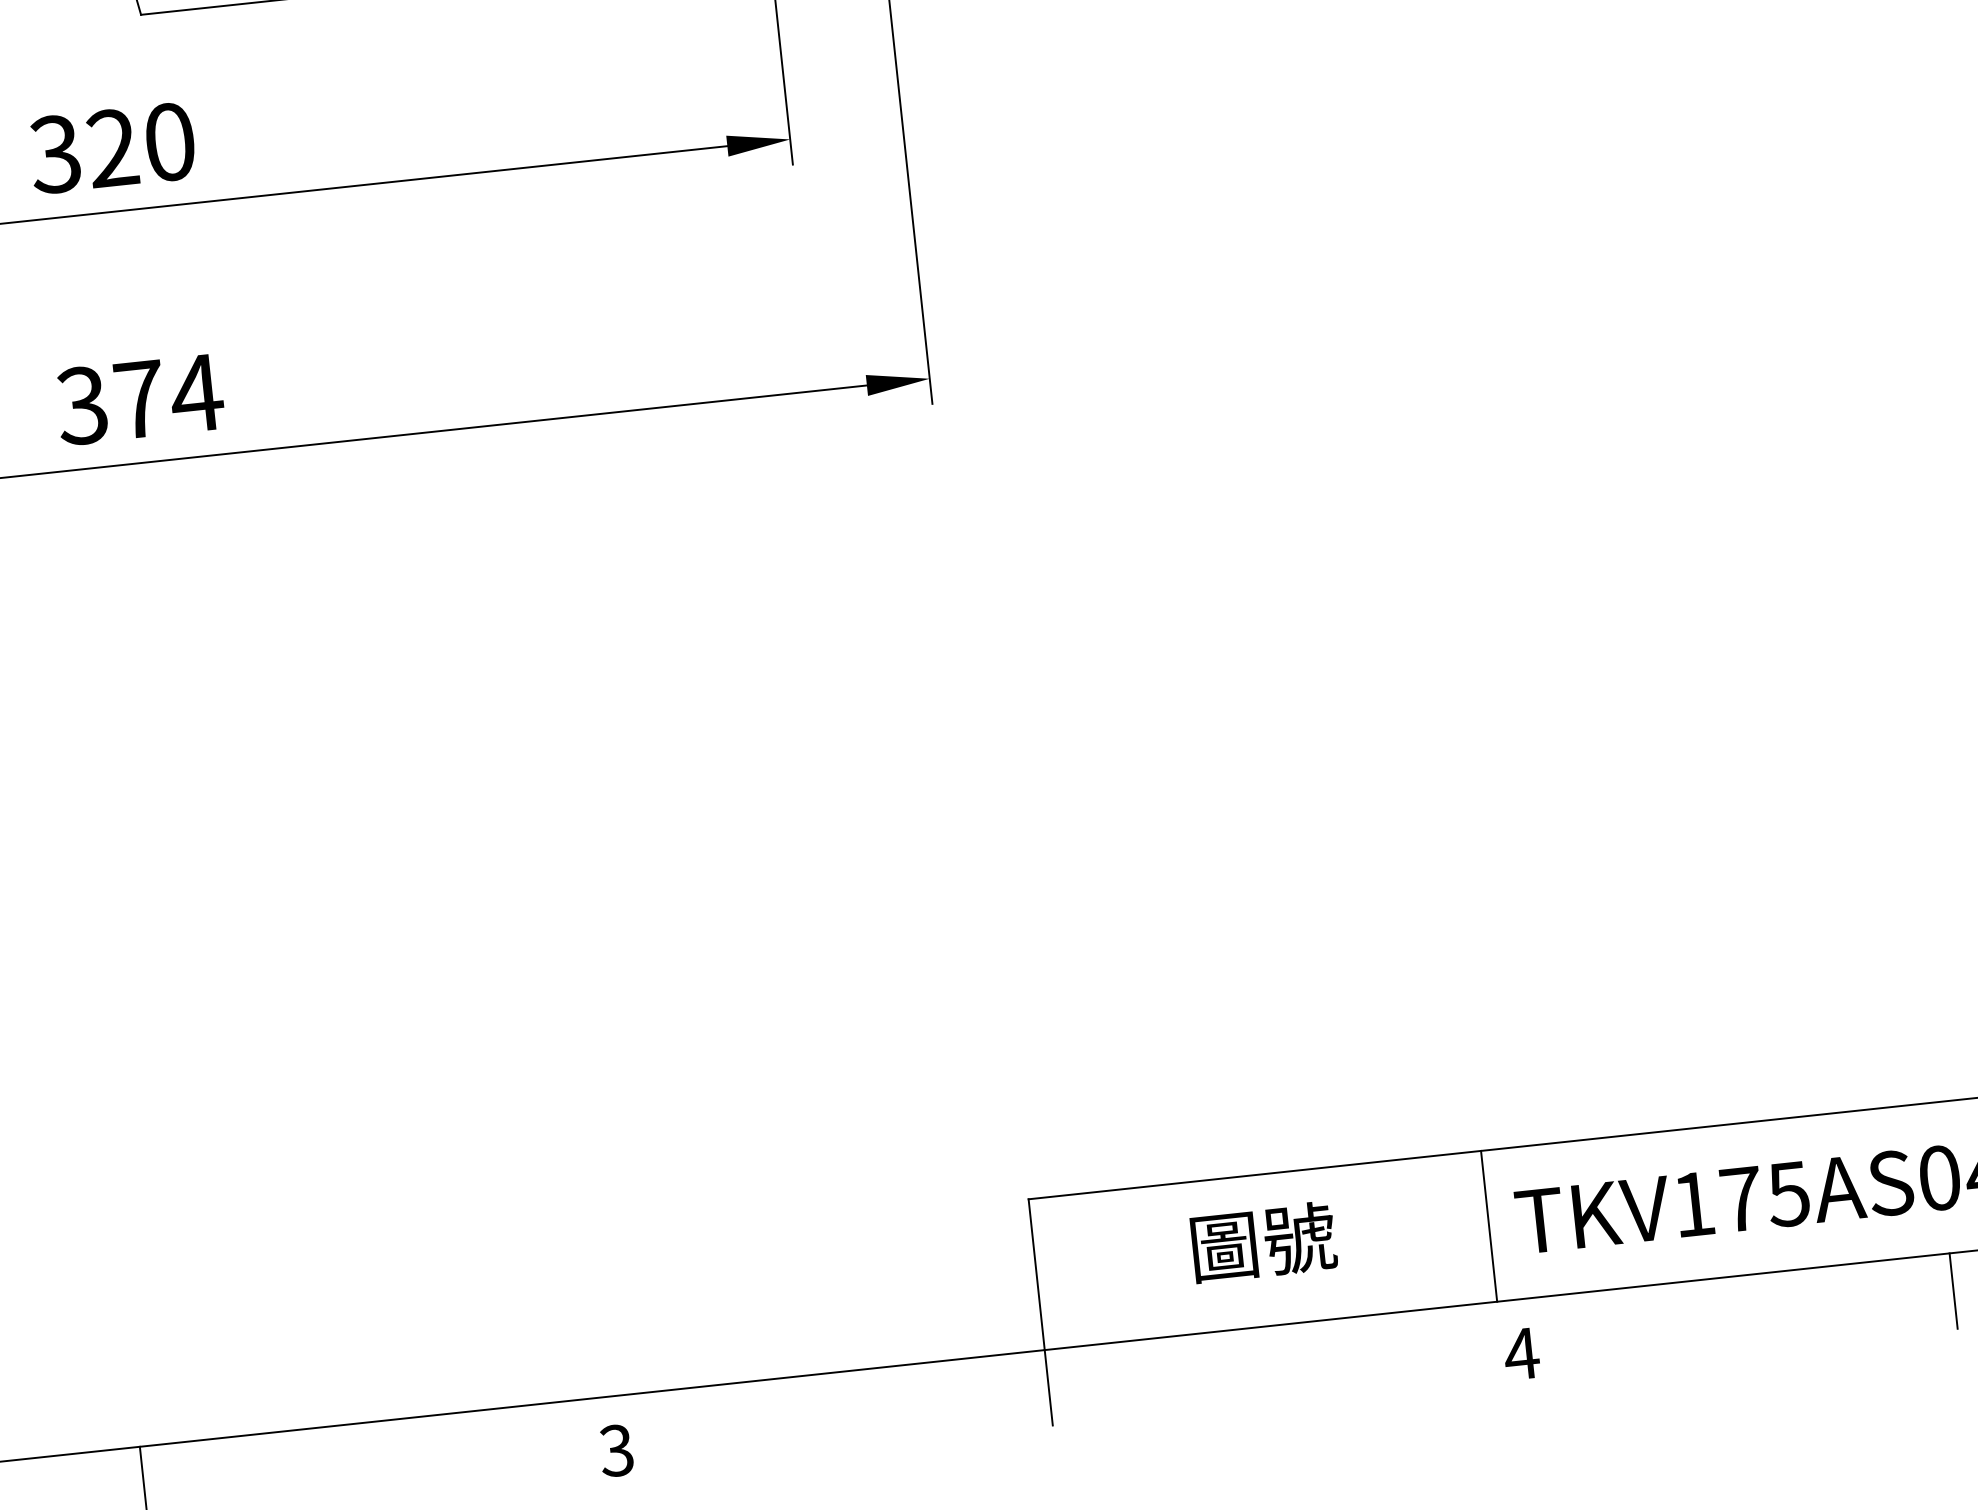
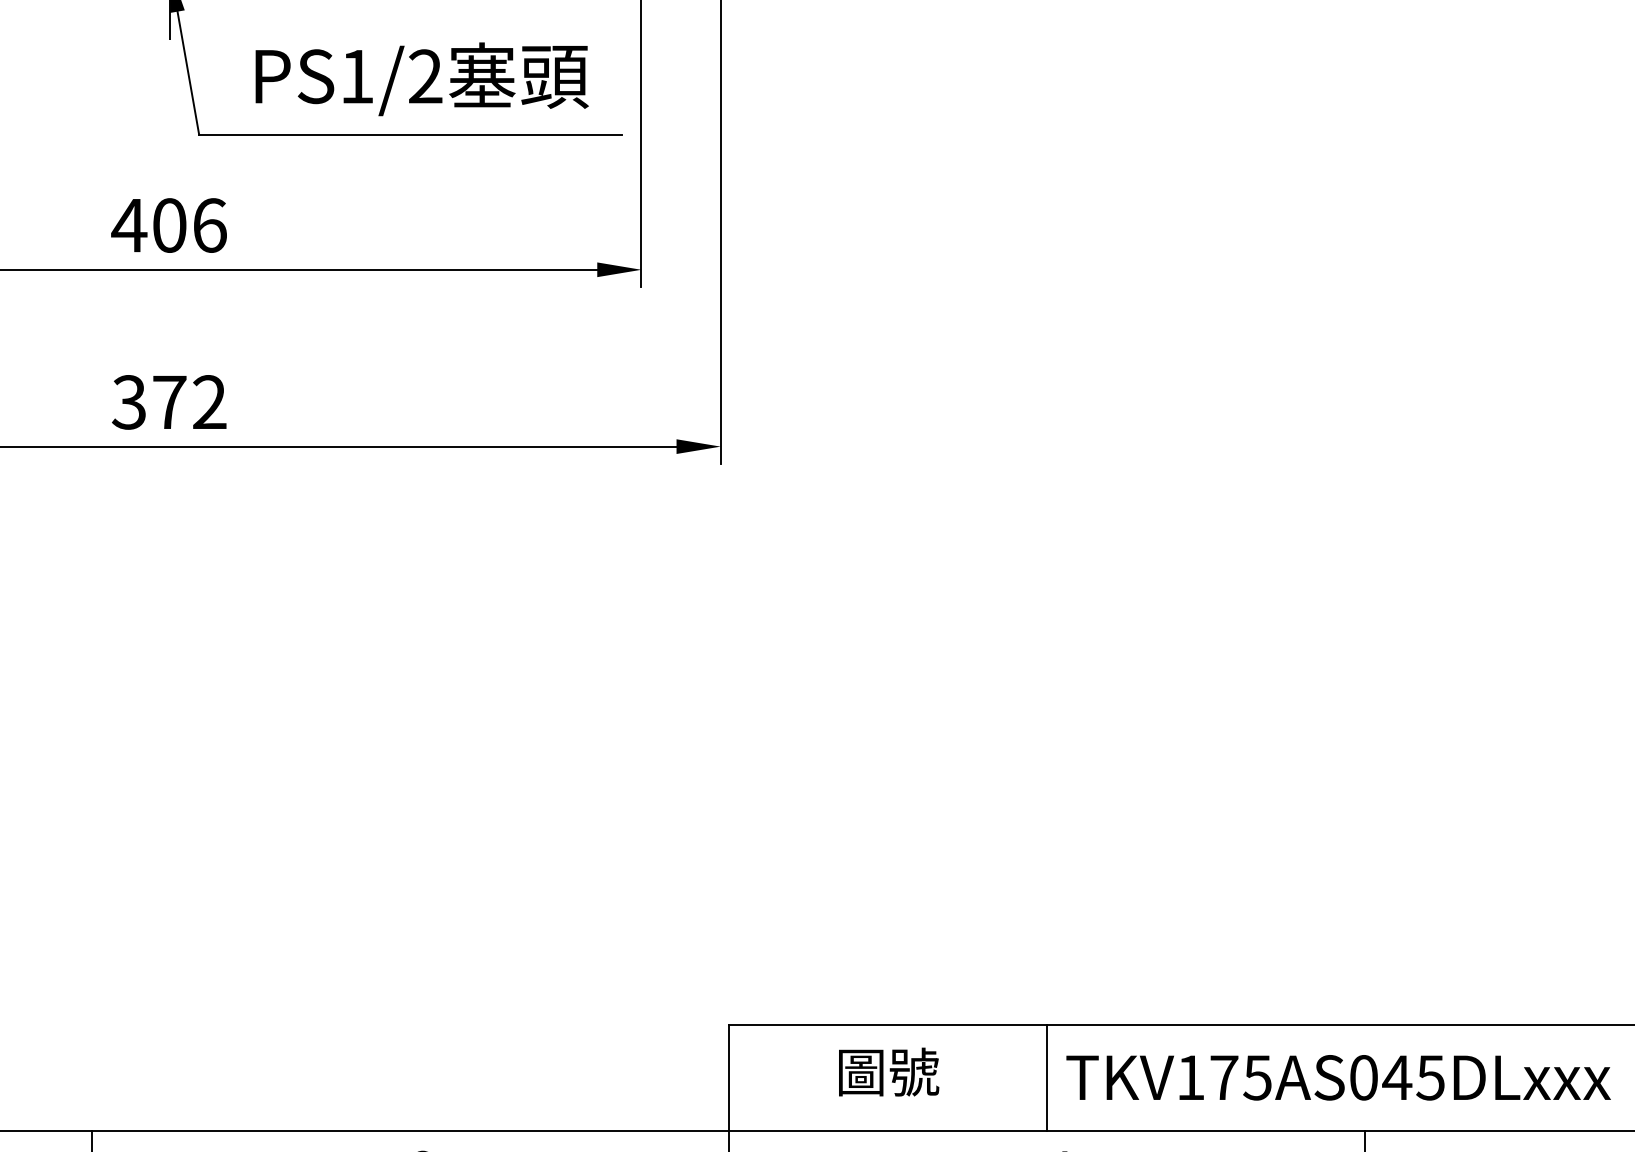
text: (111, 148) -> (168, 225), 320 -> 406
text: (196, 392) -> (209, 401), 374 -> 372

